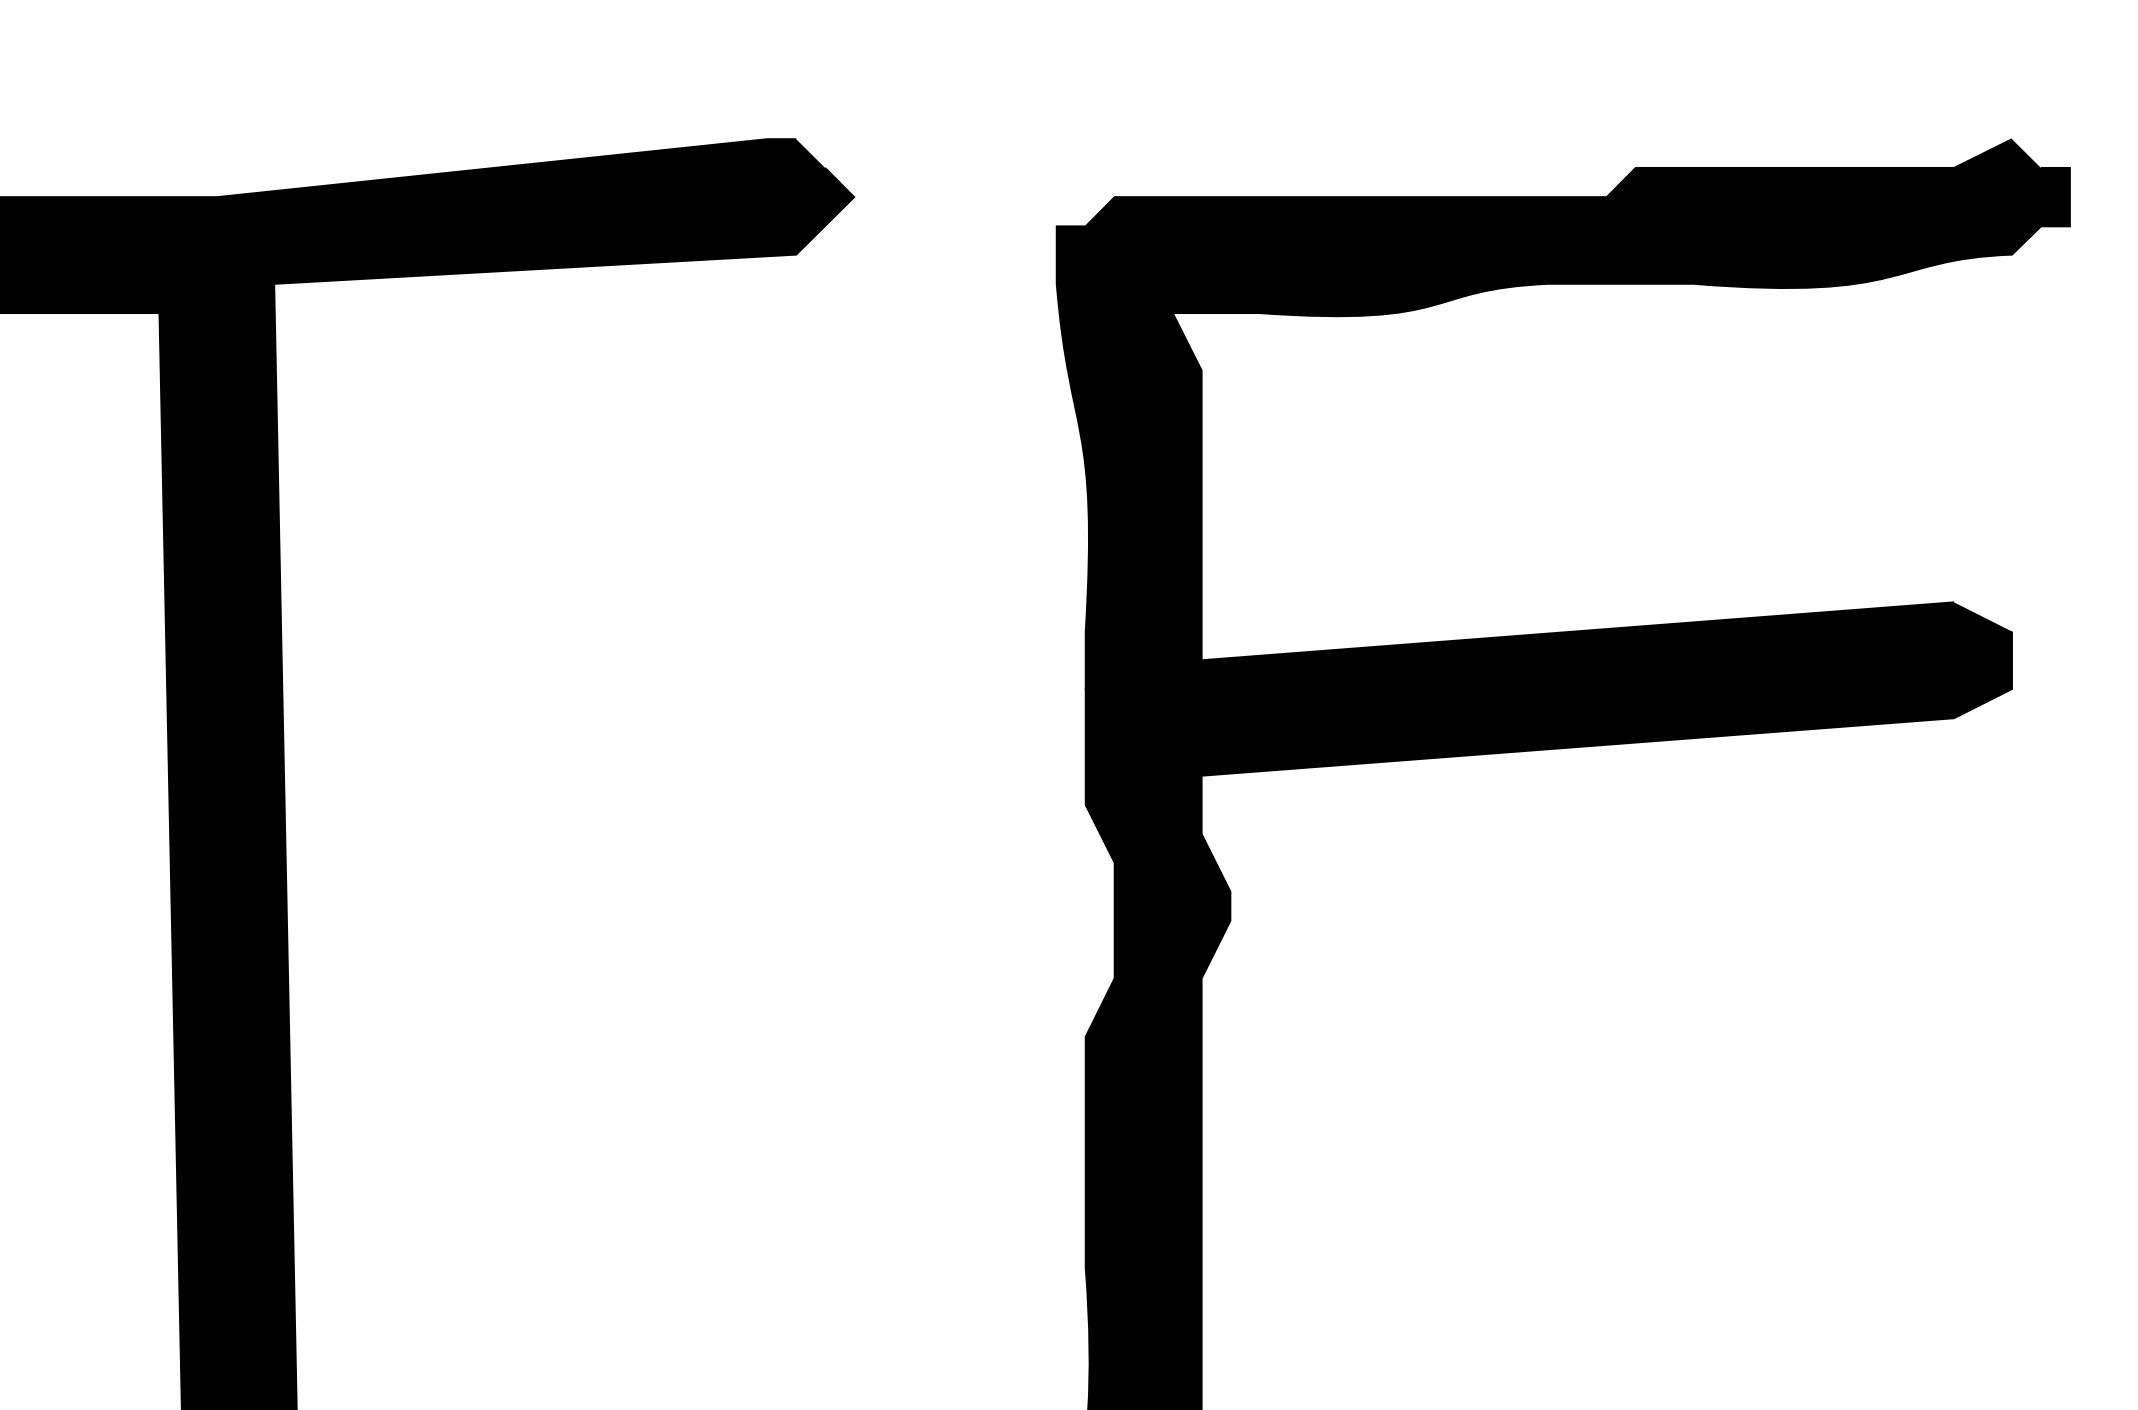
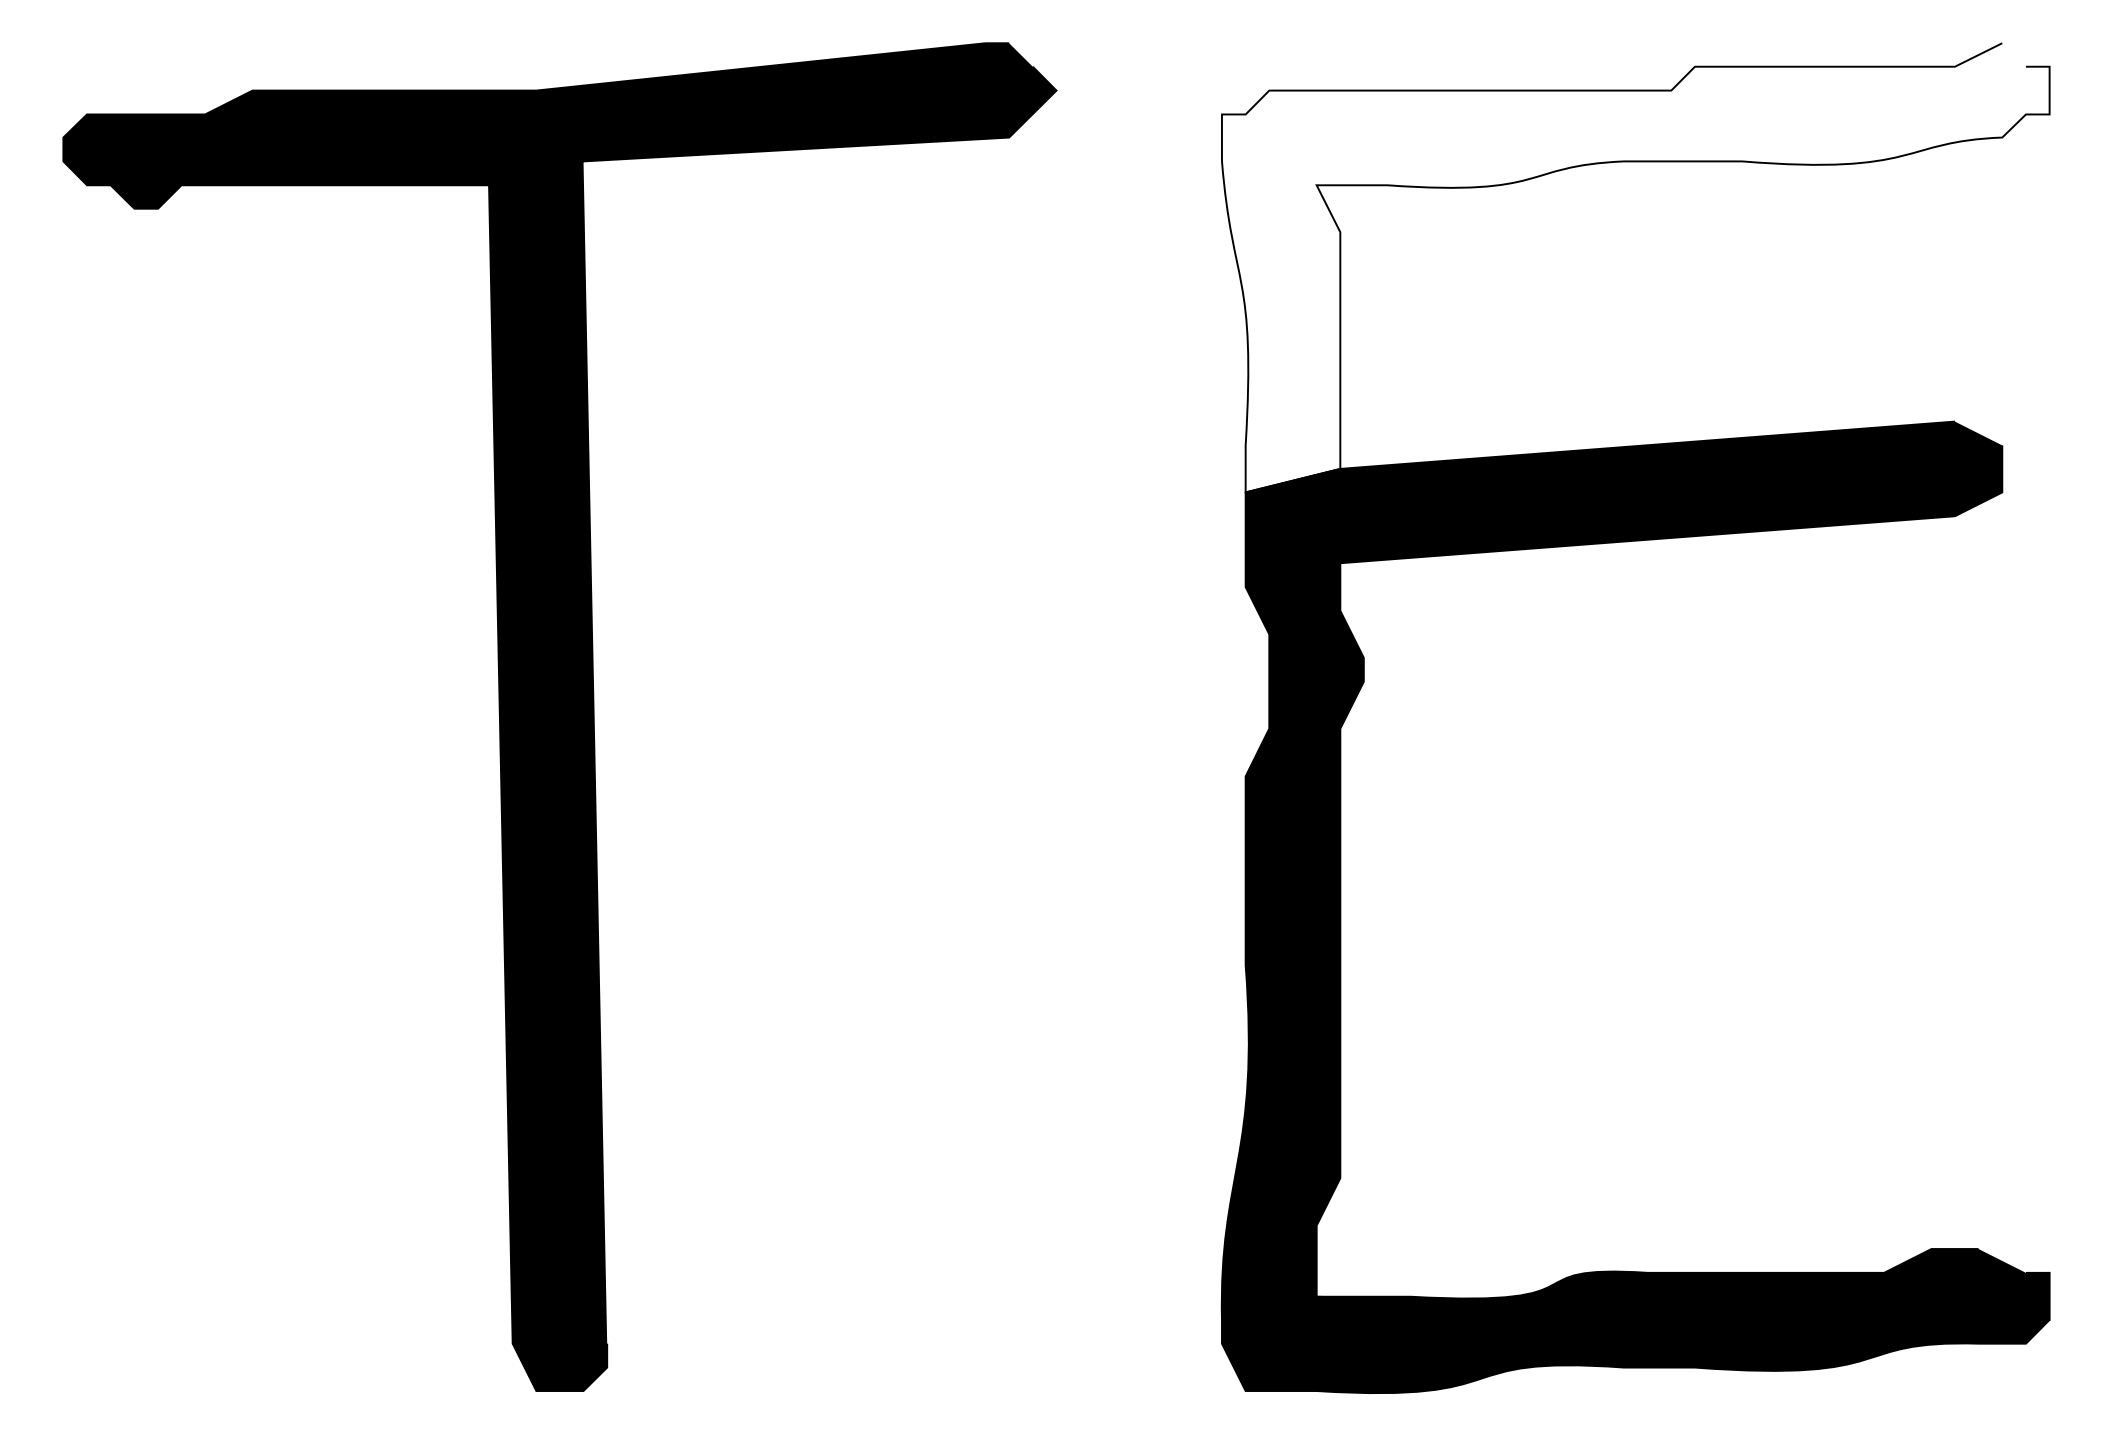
fill: (1562, 413) -> (1635, 267), removed

